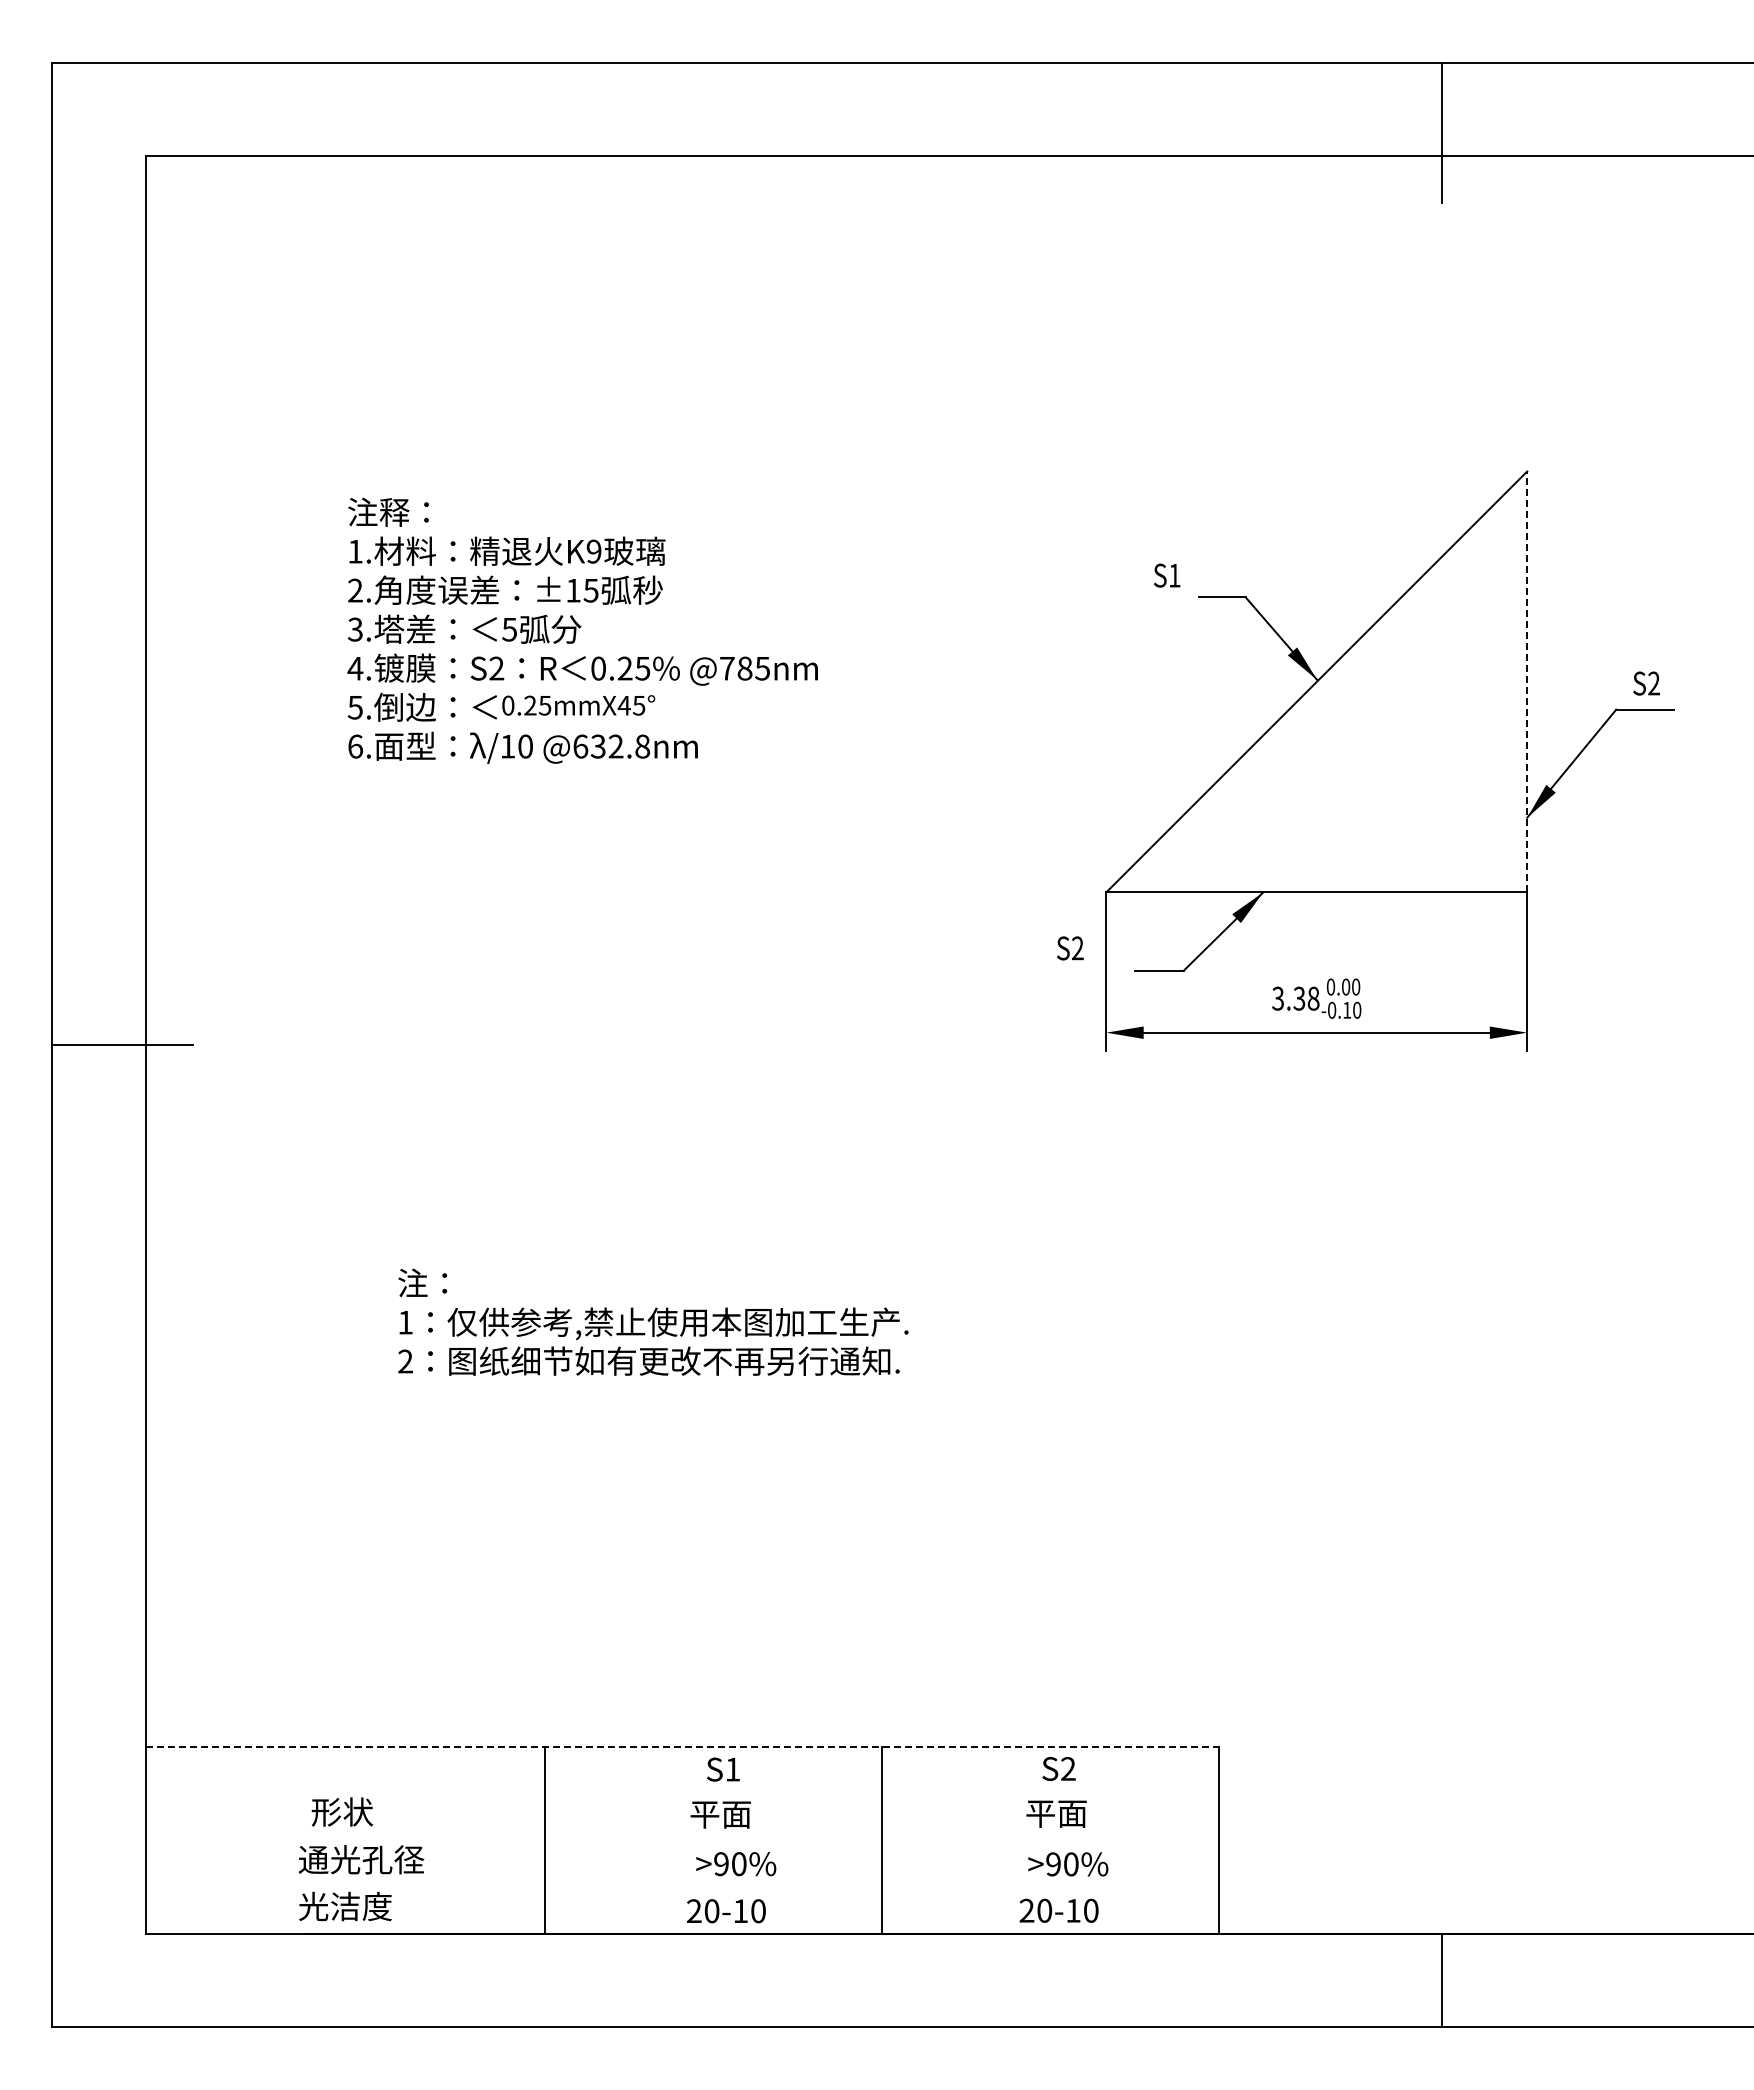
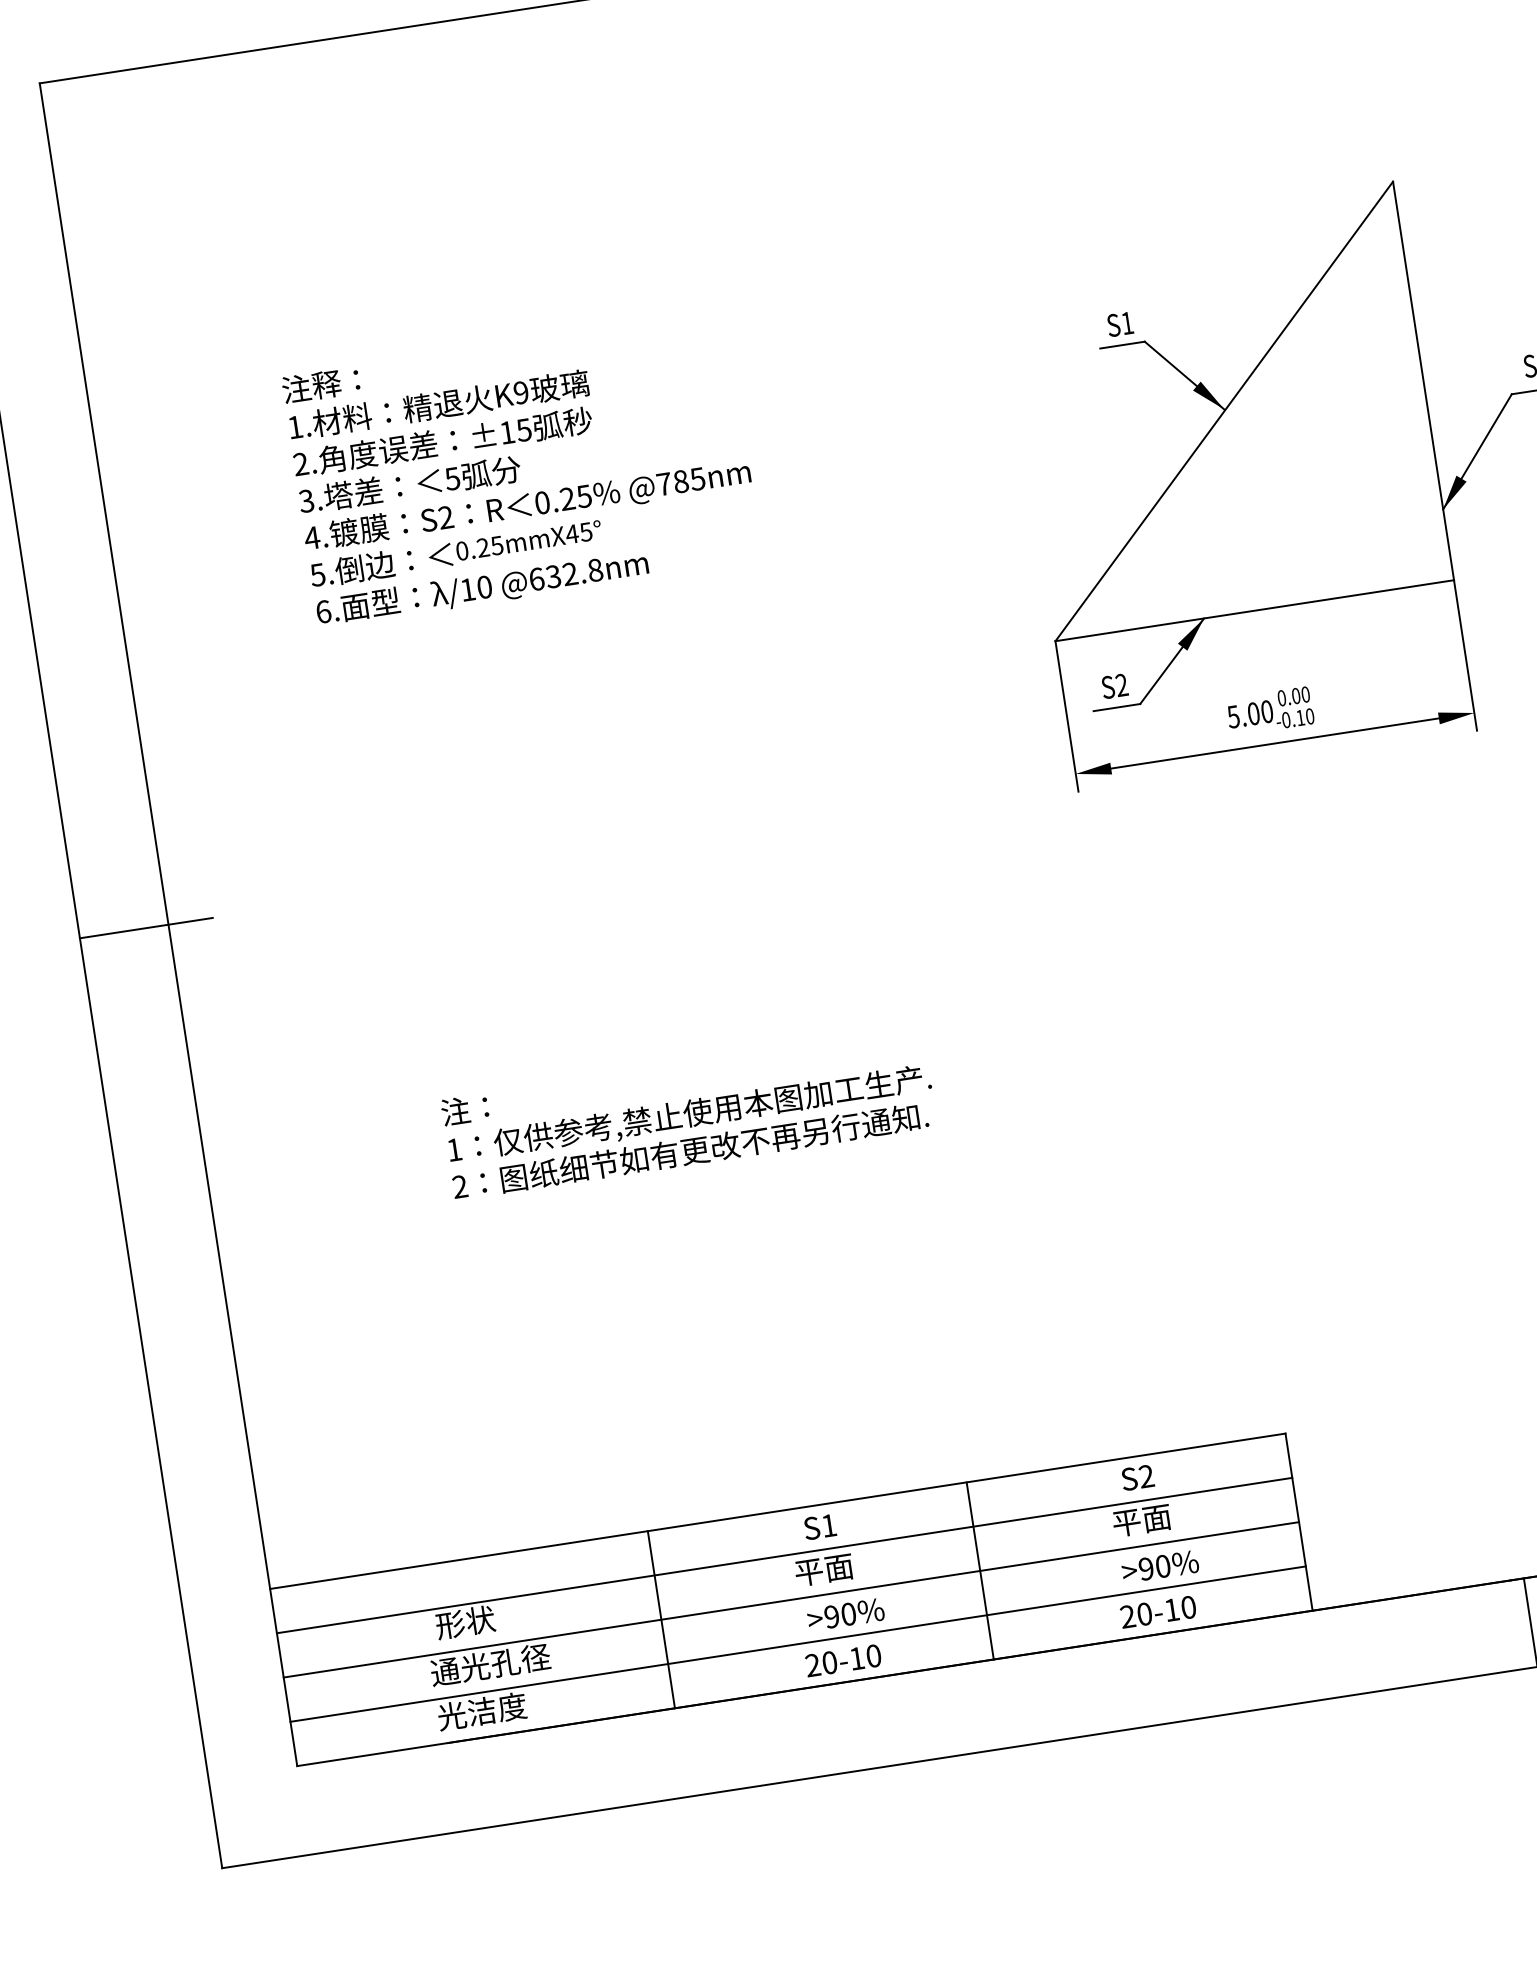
text: (1167, 575) -> (1120, 324), moved
line: (1527, 681) -> (1423, 380), dashed -> solid
text: (1070, 948) -> (1114, 686), moved
text: (1295, 998) -> (1249, 714), 3.38 -> 5.00
line: (682, 1746) -> (778, 1511), dashed -> solid
line: (682, 1793) -> (784, 1555), added
line: (682, 1840) -> (791, 1600), added
line: (682, 1886) -> (798, 1643), added

